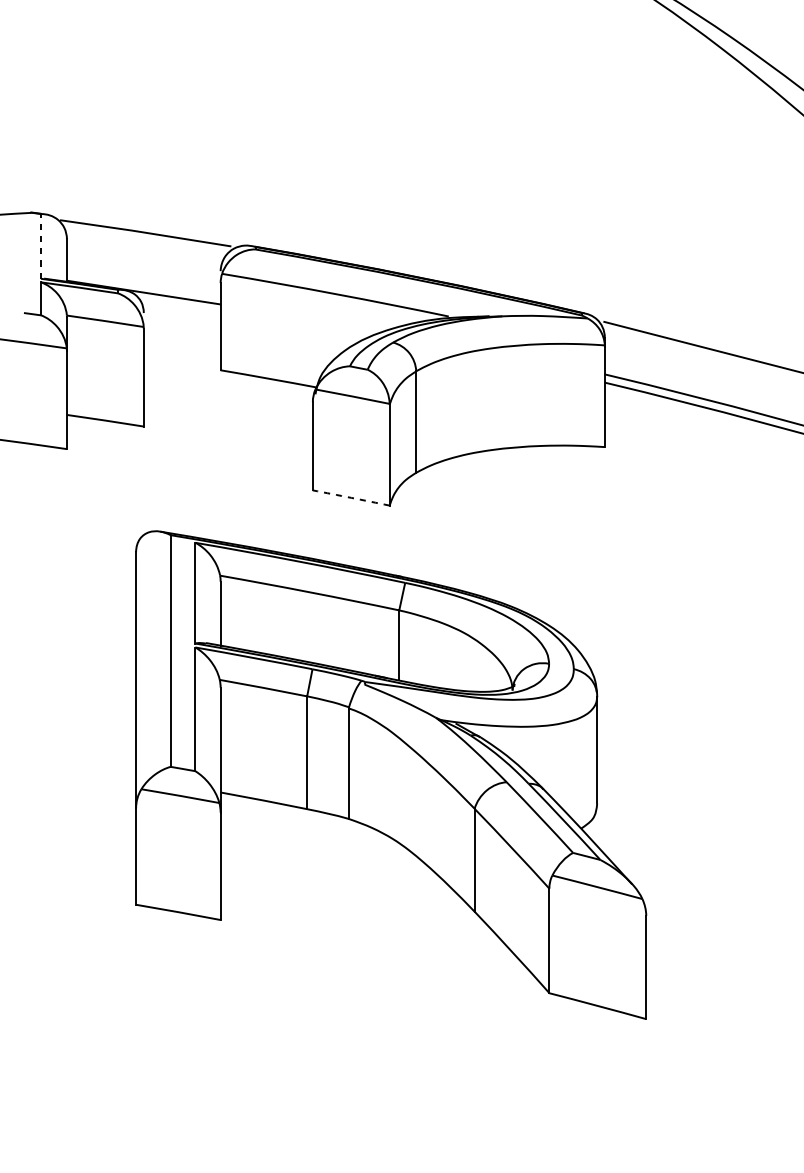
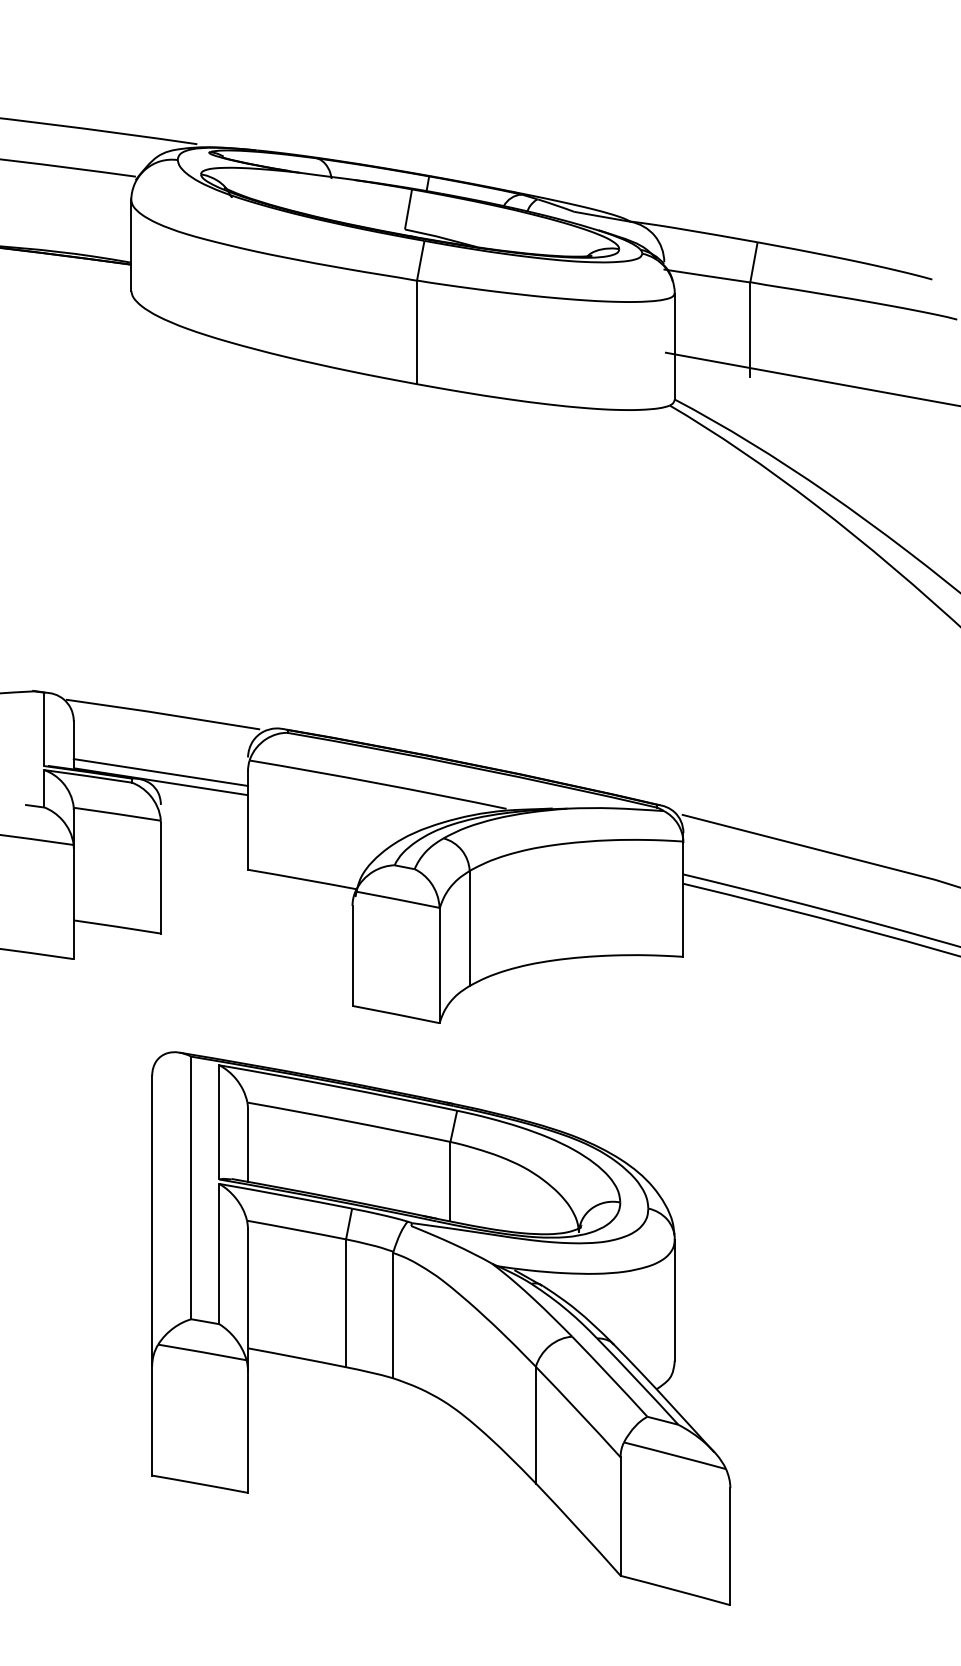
line: (41, 246) -> (44, 729), dashed -> solid
line: (143, 284) -> (160, 772), added
arc: (351, 497) -> (396, 1014), dashed -> solid

